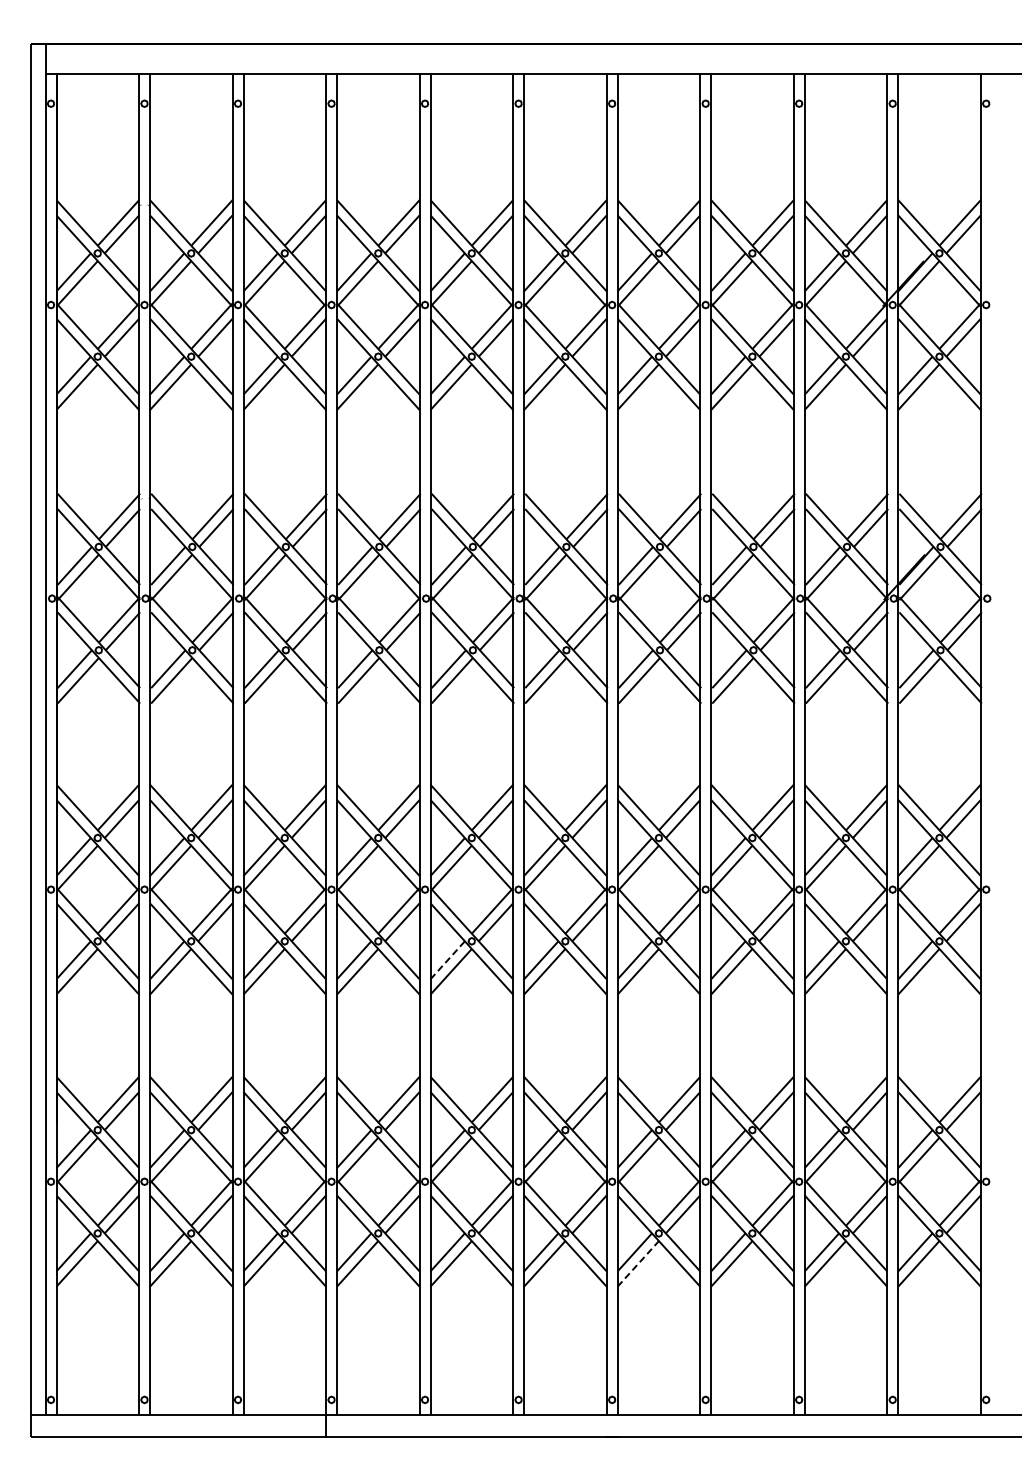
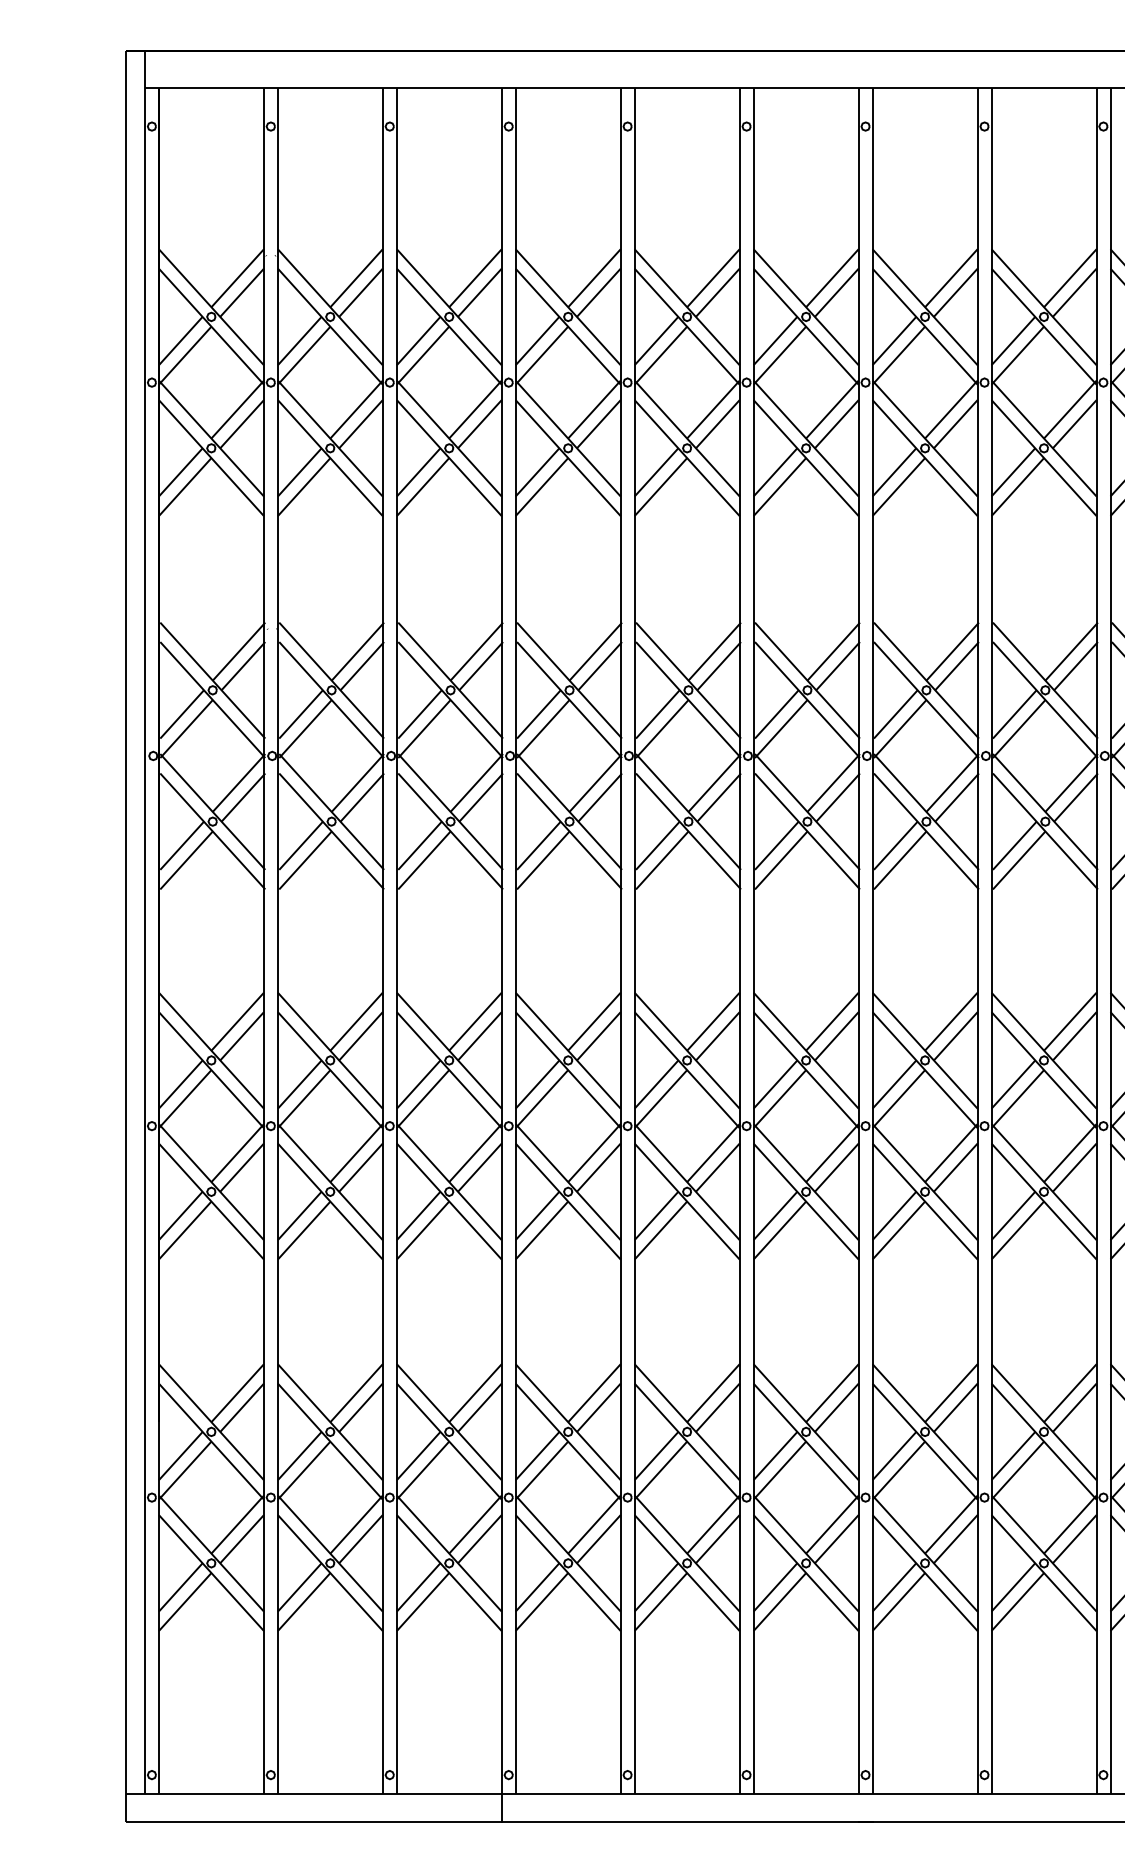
line: (447, 960) -> (656, 1216), dashed -> solid
line: (638, 1263) -> (899, 1601), dashed -> solid

